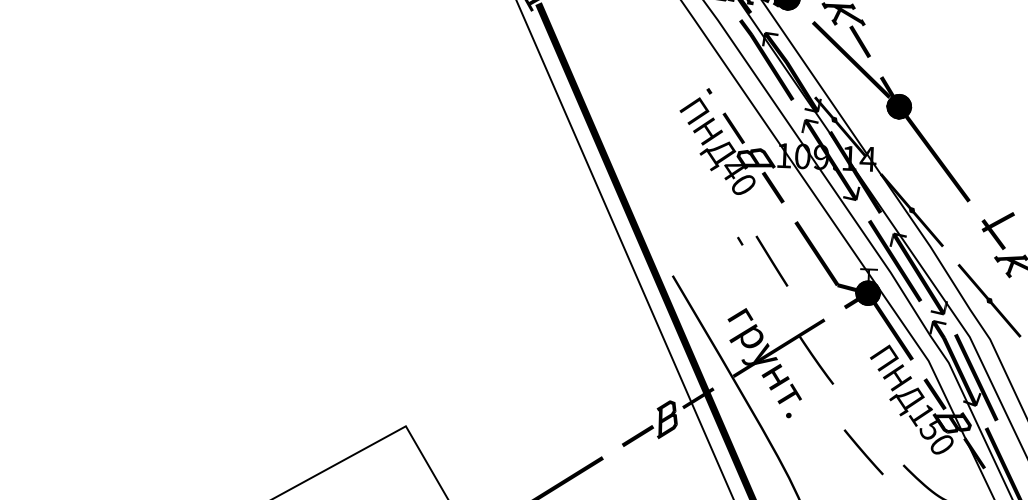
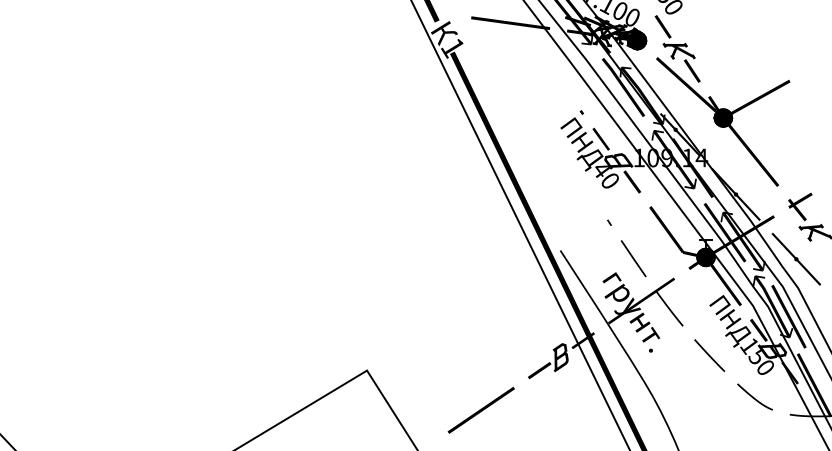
fill: (944, 83) -> (756, 99), added
line: (771, 260) -> (633, 258), moved
fill: (914, 266) -> (739, 236), added
line: (863, 452) -> (709, 355), moved

